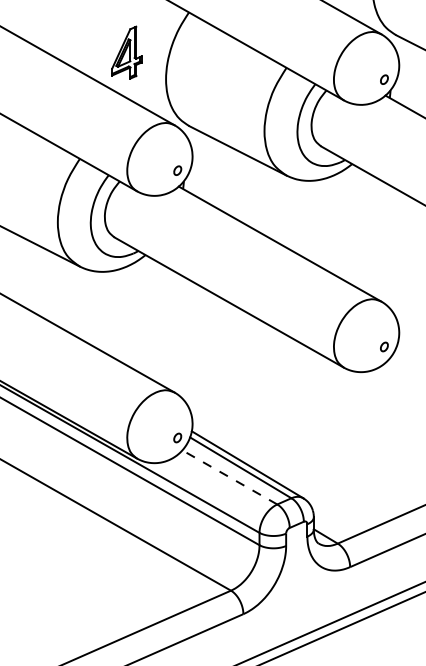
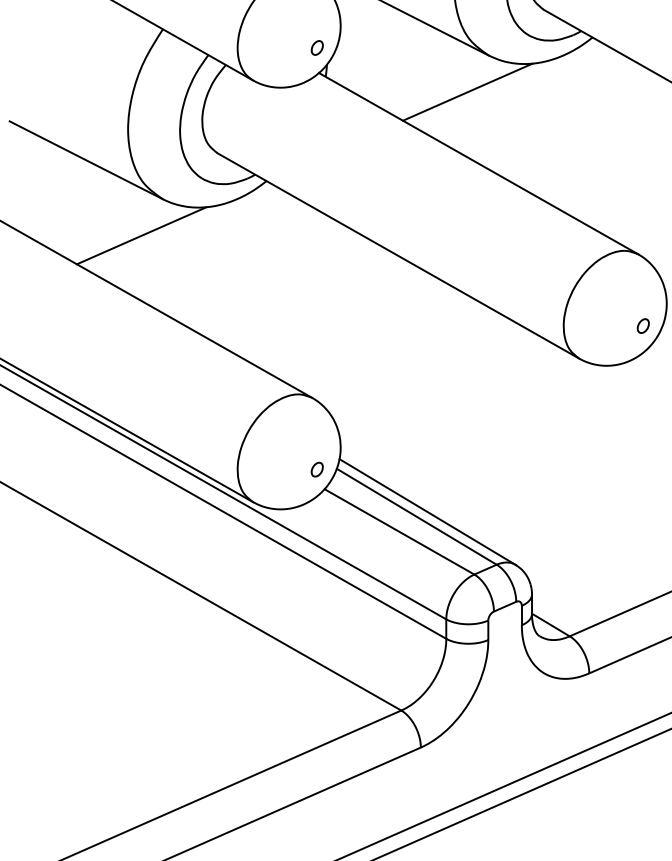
line: (273, 198) -> (468, 91), added
line: (66, 289) -> (141, 235), added
line: (229, 477) -> (398, 531), dashed -> solid

